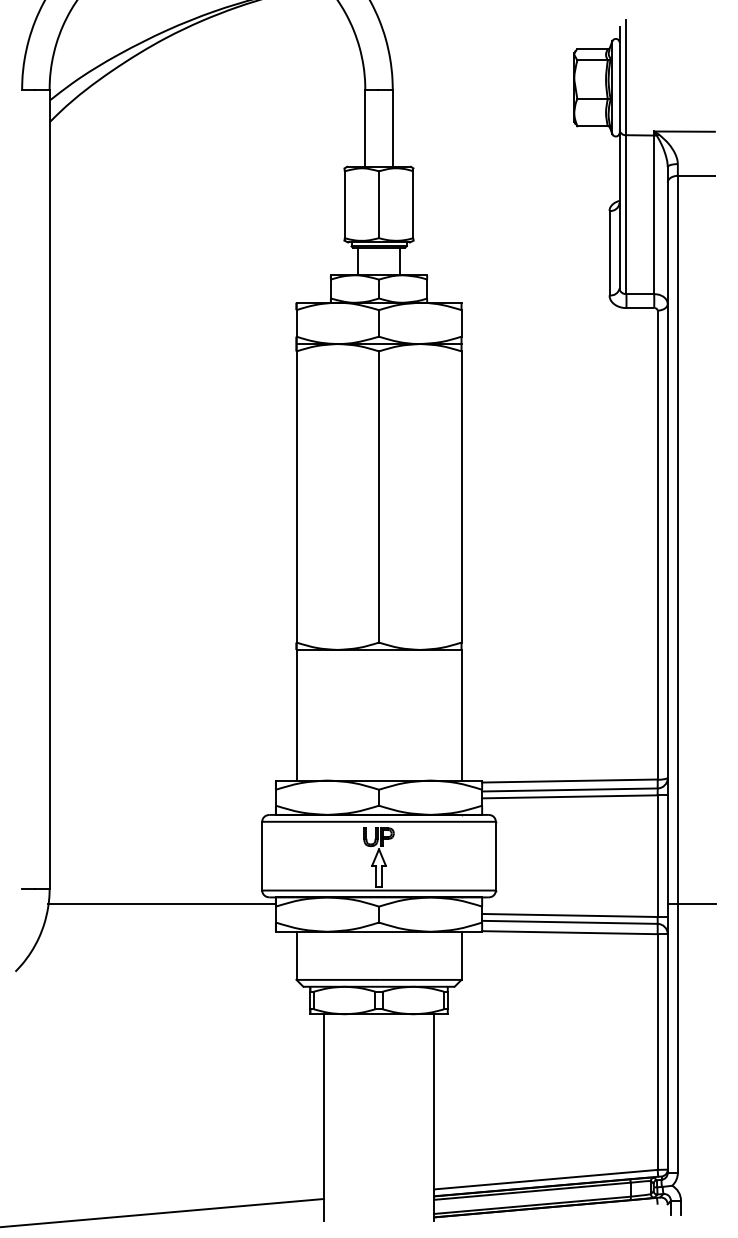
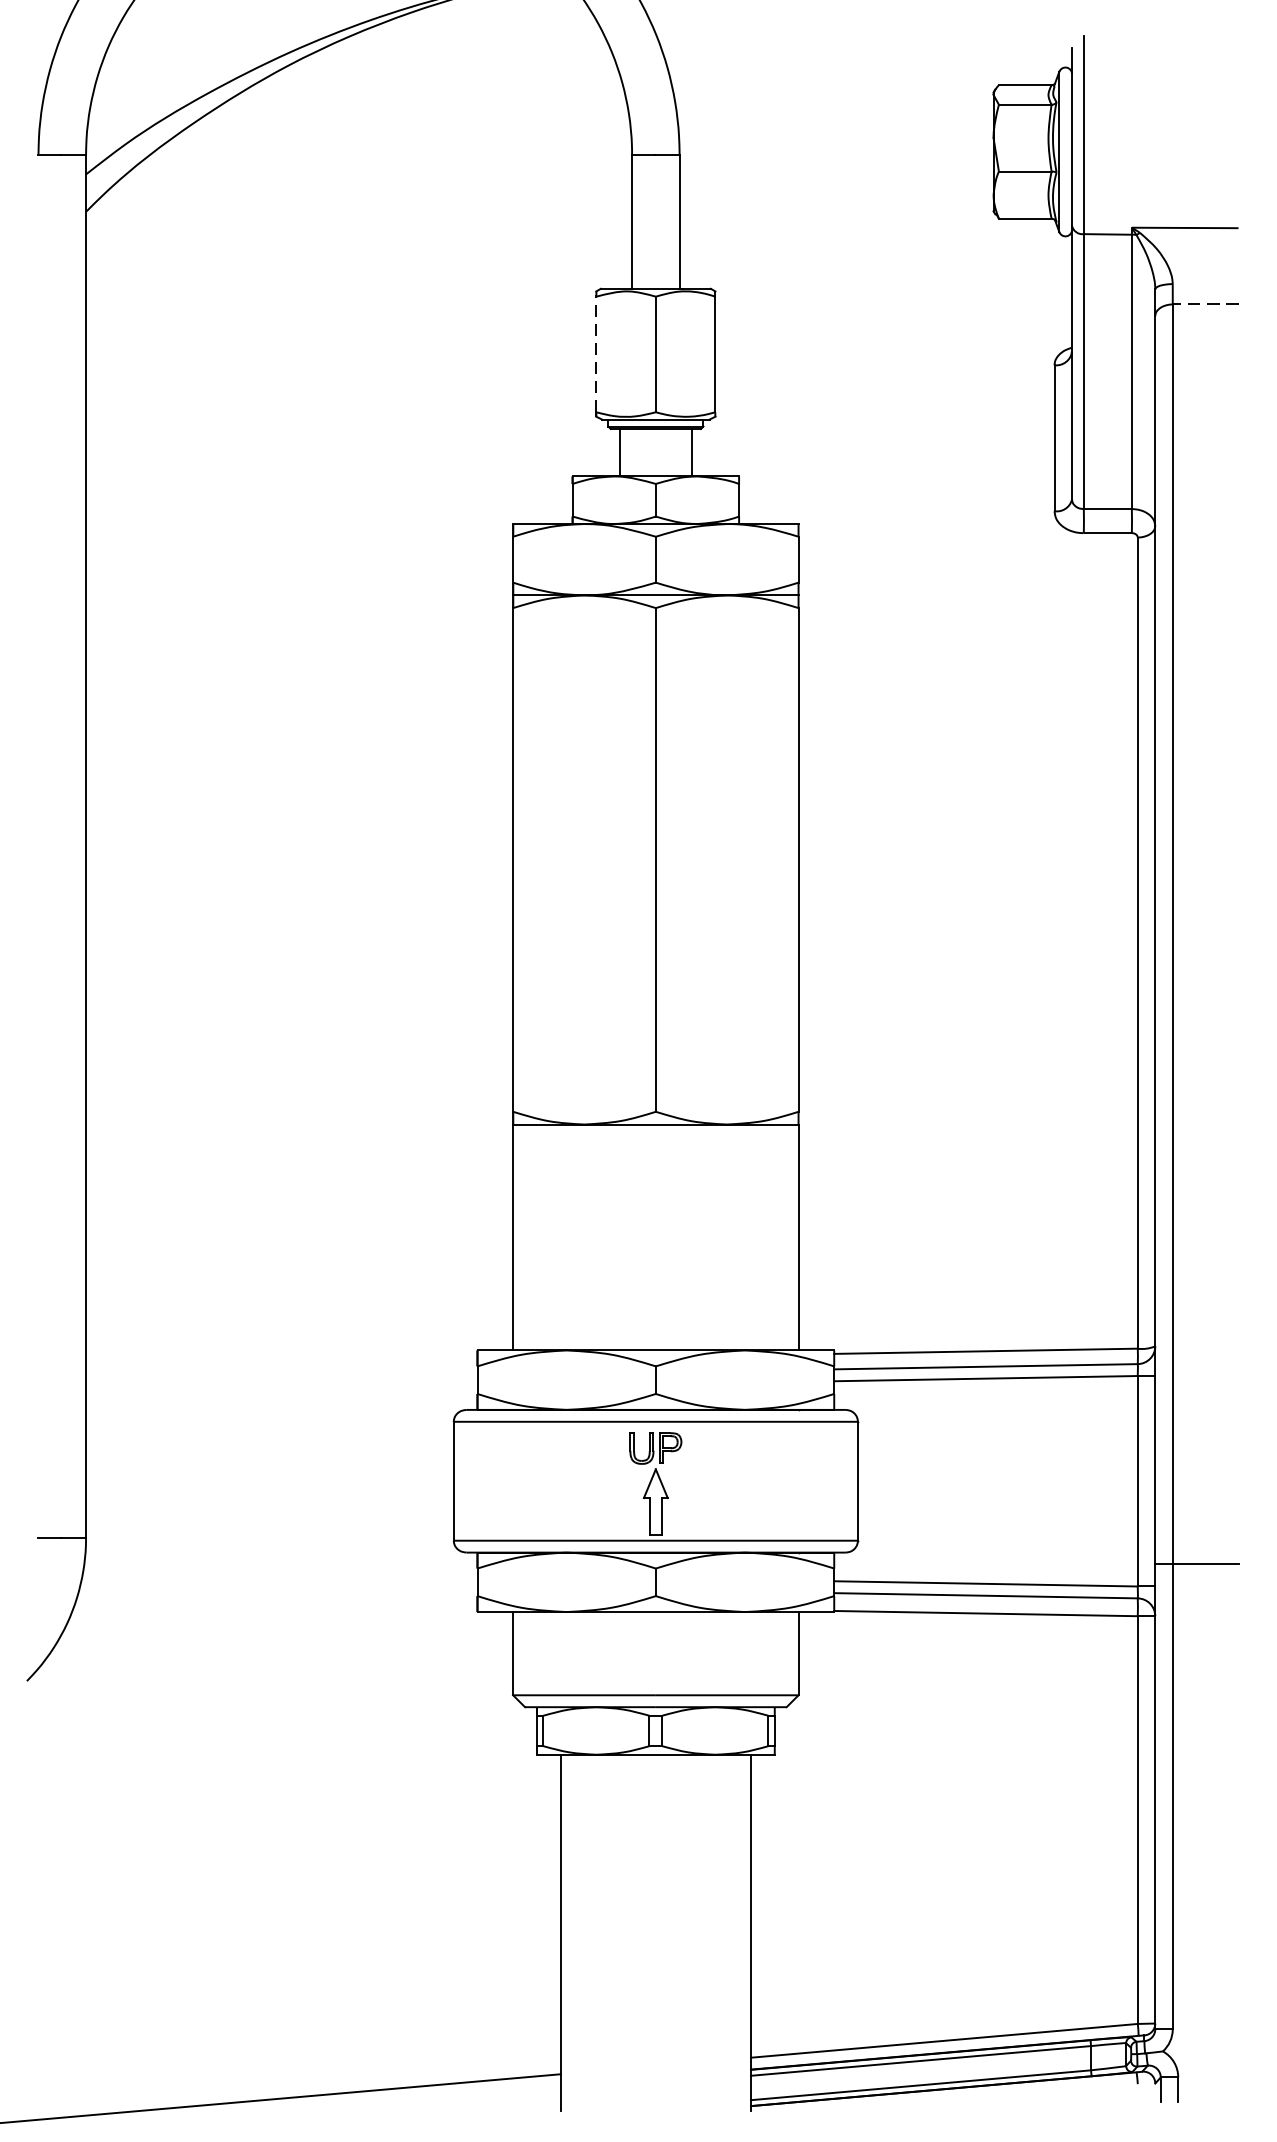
line: (696, 175) -> (1205, 303), solid -> dashed
line: (344, 204) -> (596, 353), solid -> dashed
line: (161, 904) -> (279, 1564), removed

